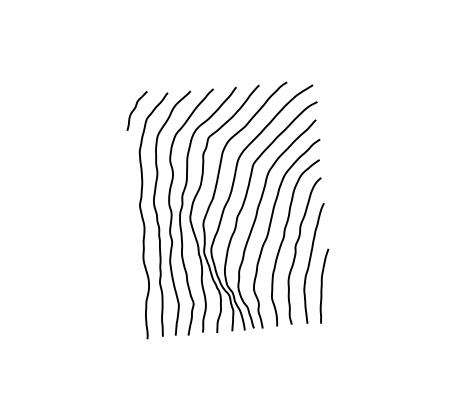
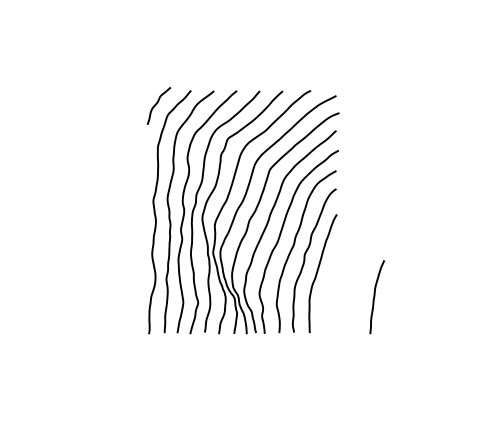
curve: (322, 286) -> (375, 297), moved

